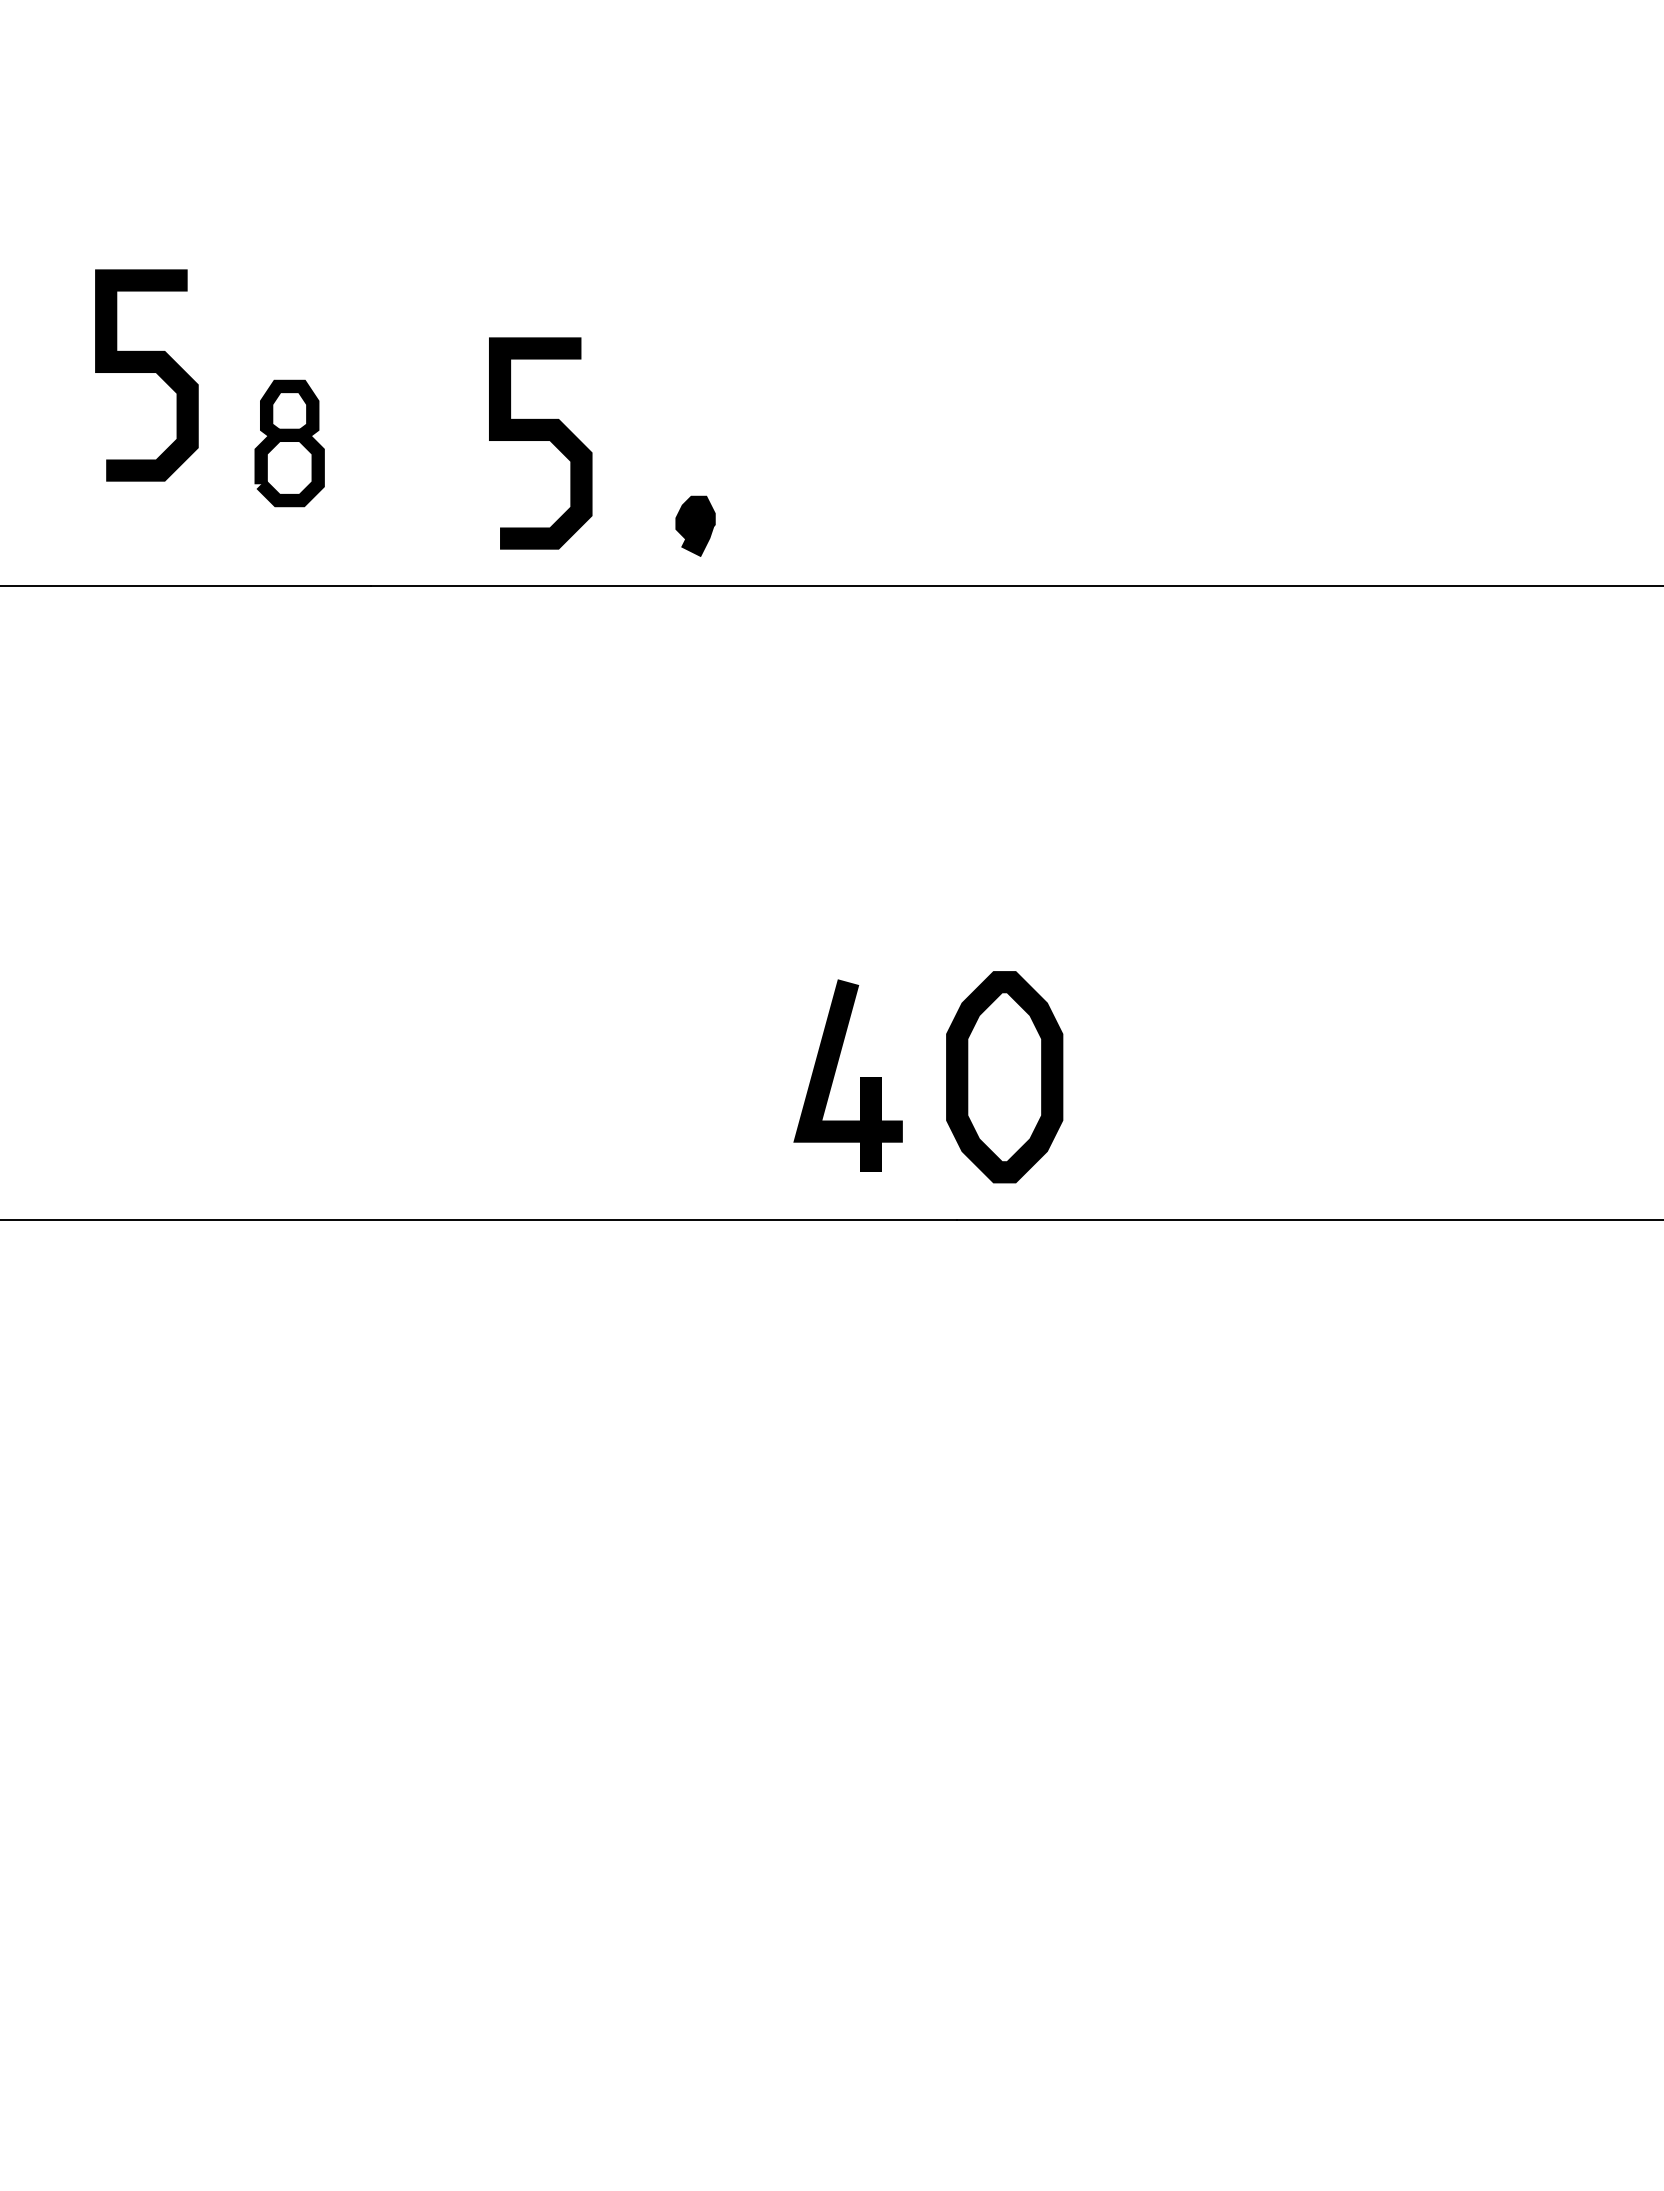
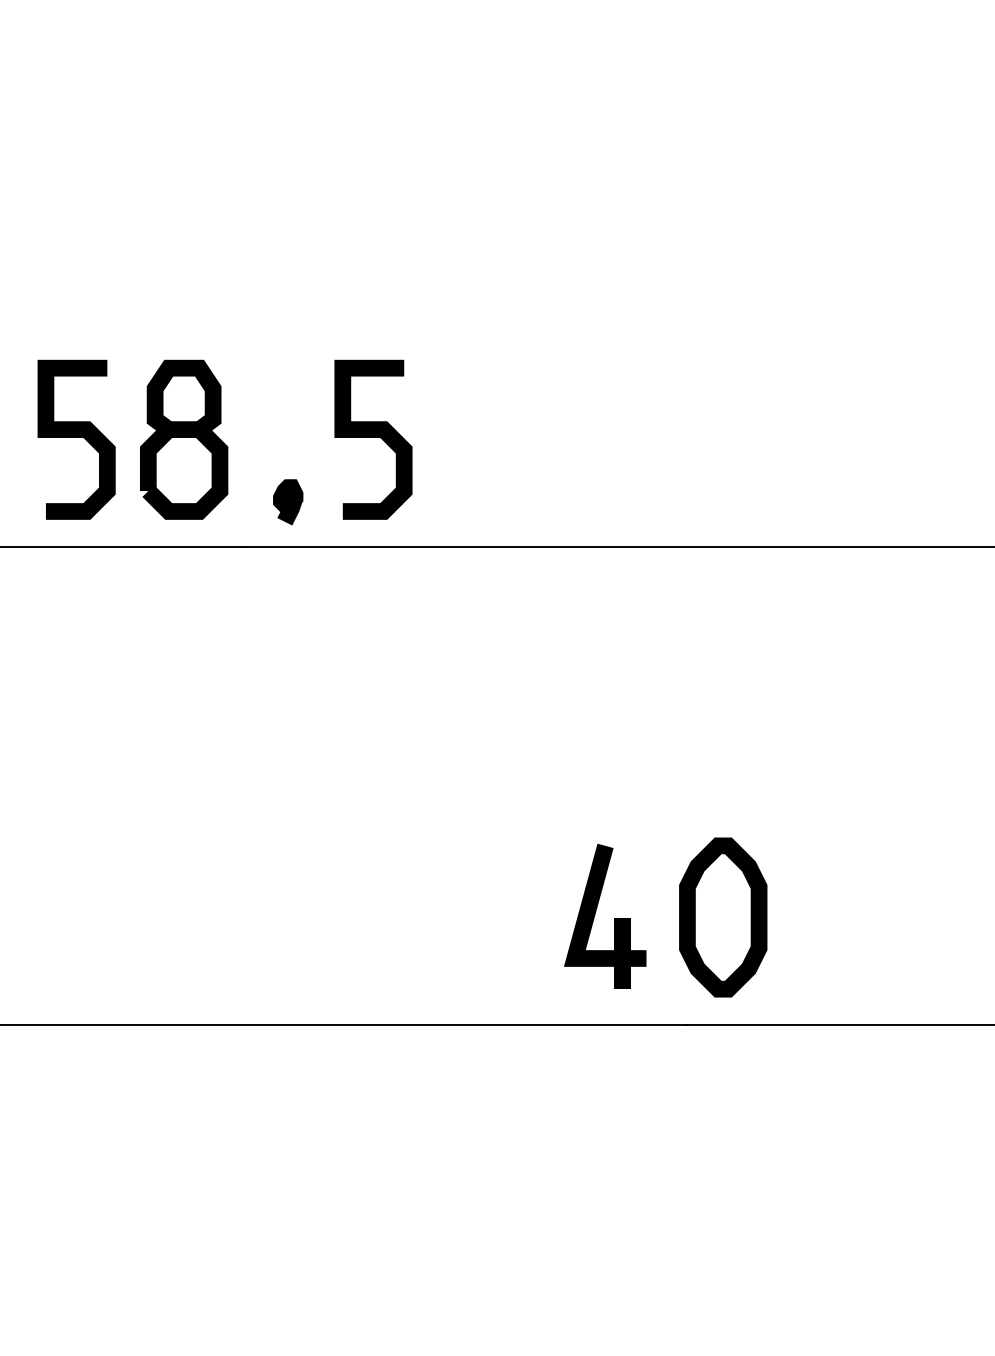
curve: (146, 372) -> (76, 437), moved
part: (289, 443) -> (184, 439), size x1.67
part: (695, 525) -> (288, 501), moved

